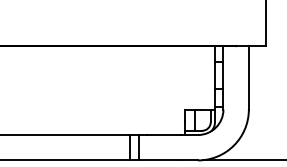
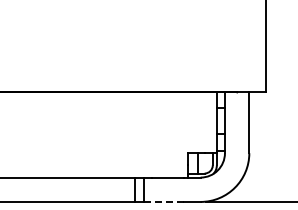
line: (159, 159) -> (163, 201), solid -> dashed

